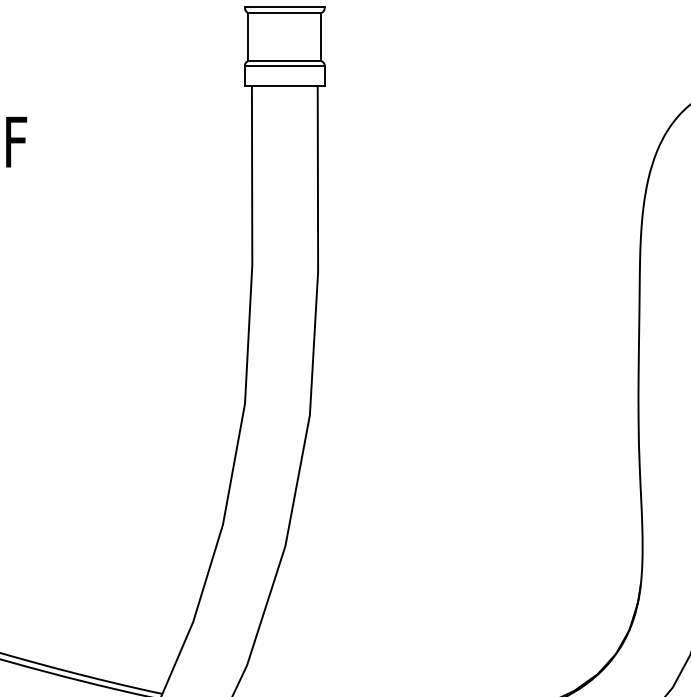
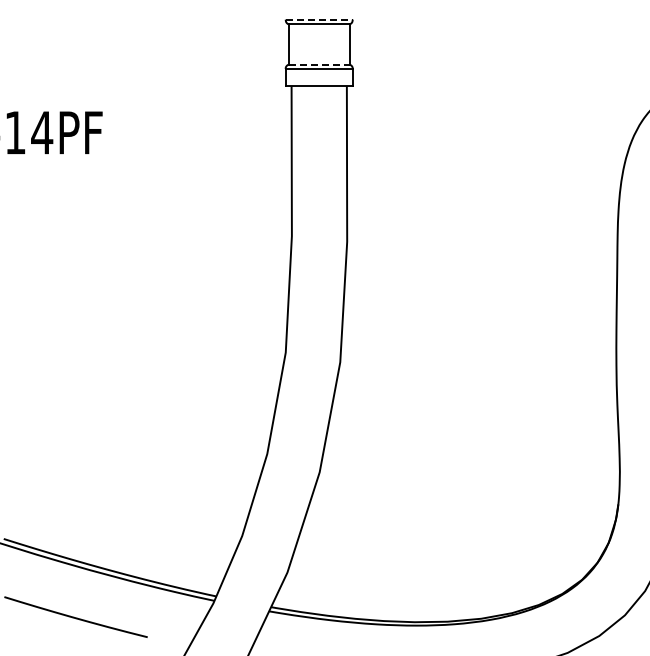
line: (285, 7) -> (319, 19), solid -> dashed
line: (285, 60) -> (319, 64), solid -> dashed

